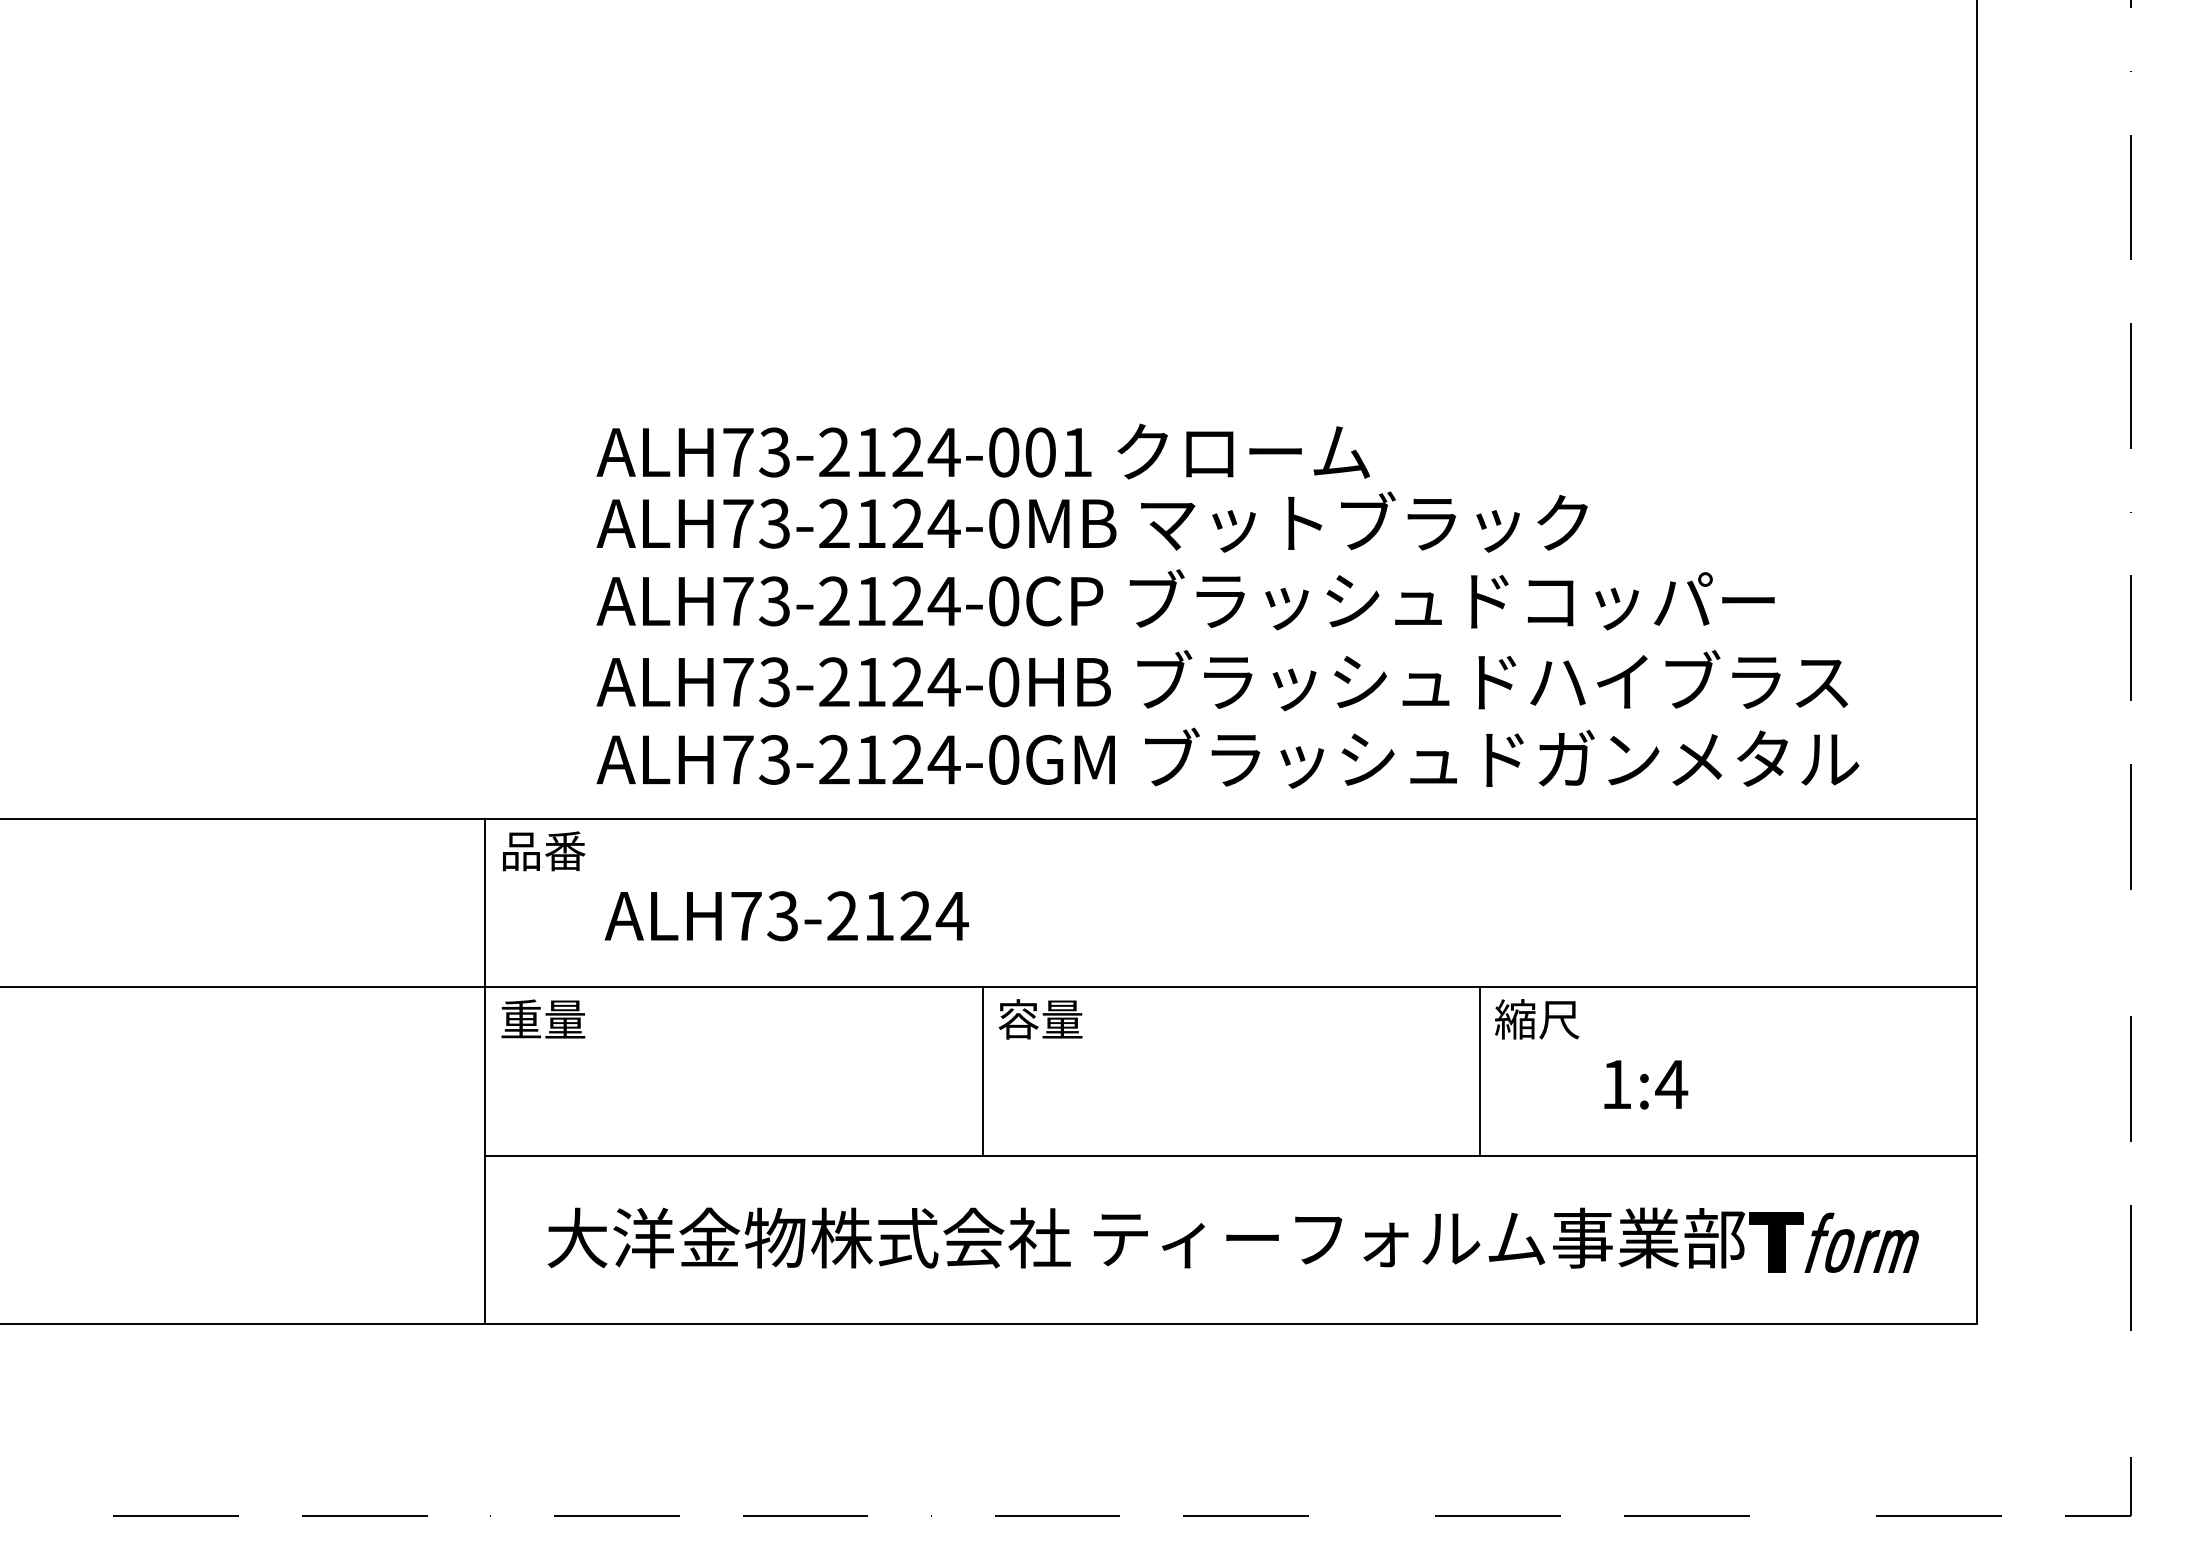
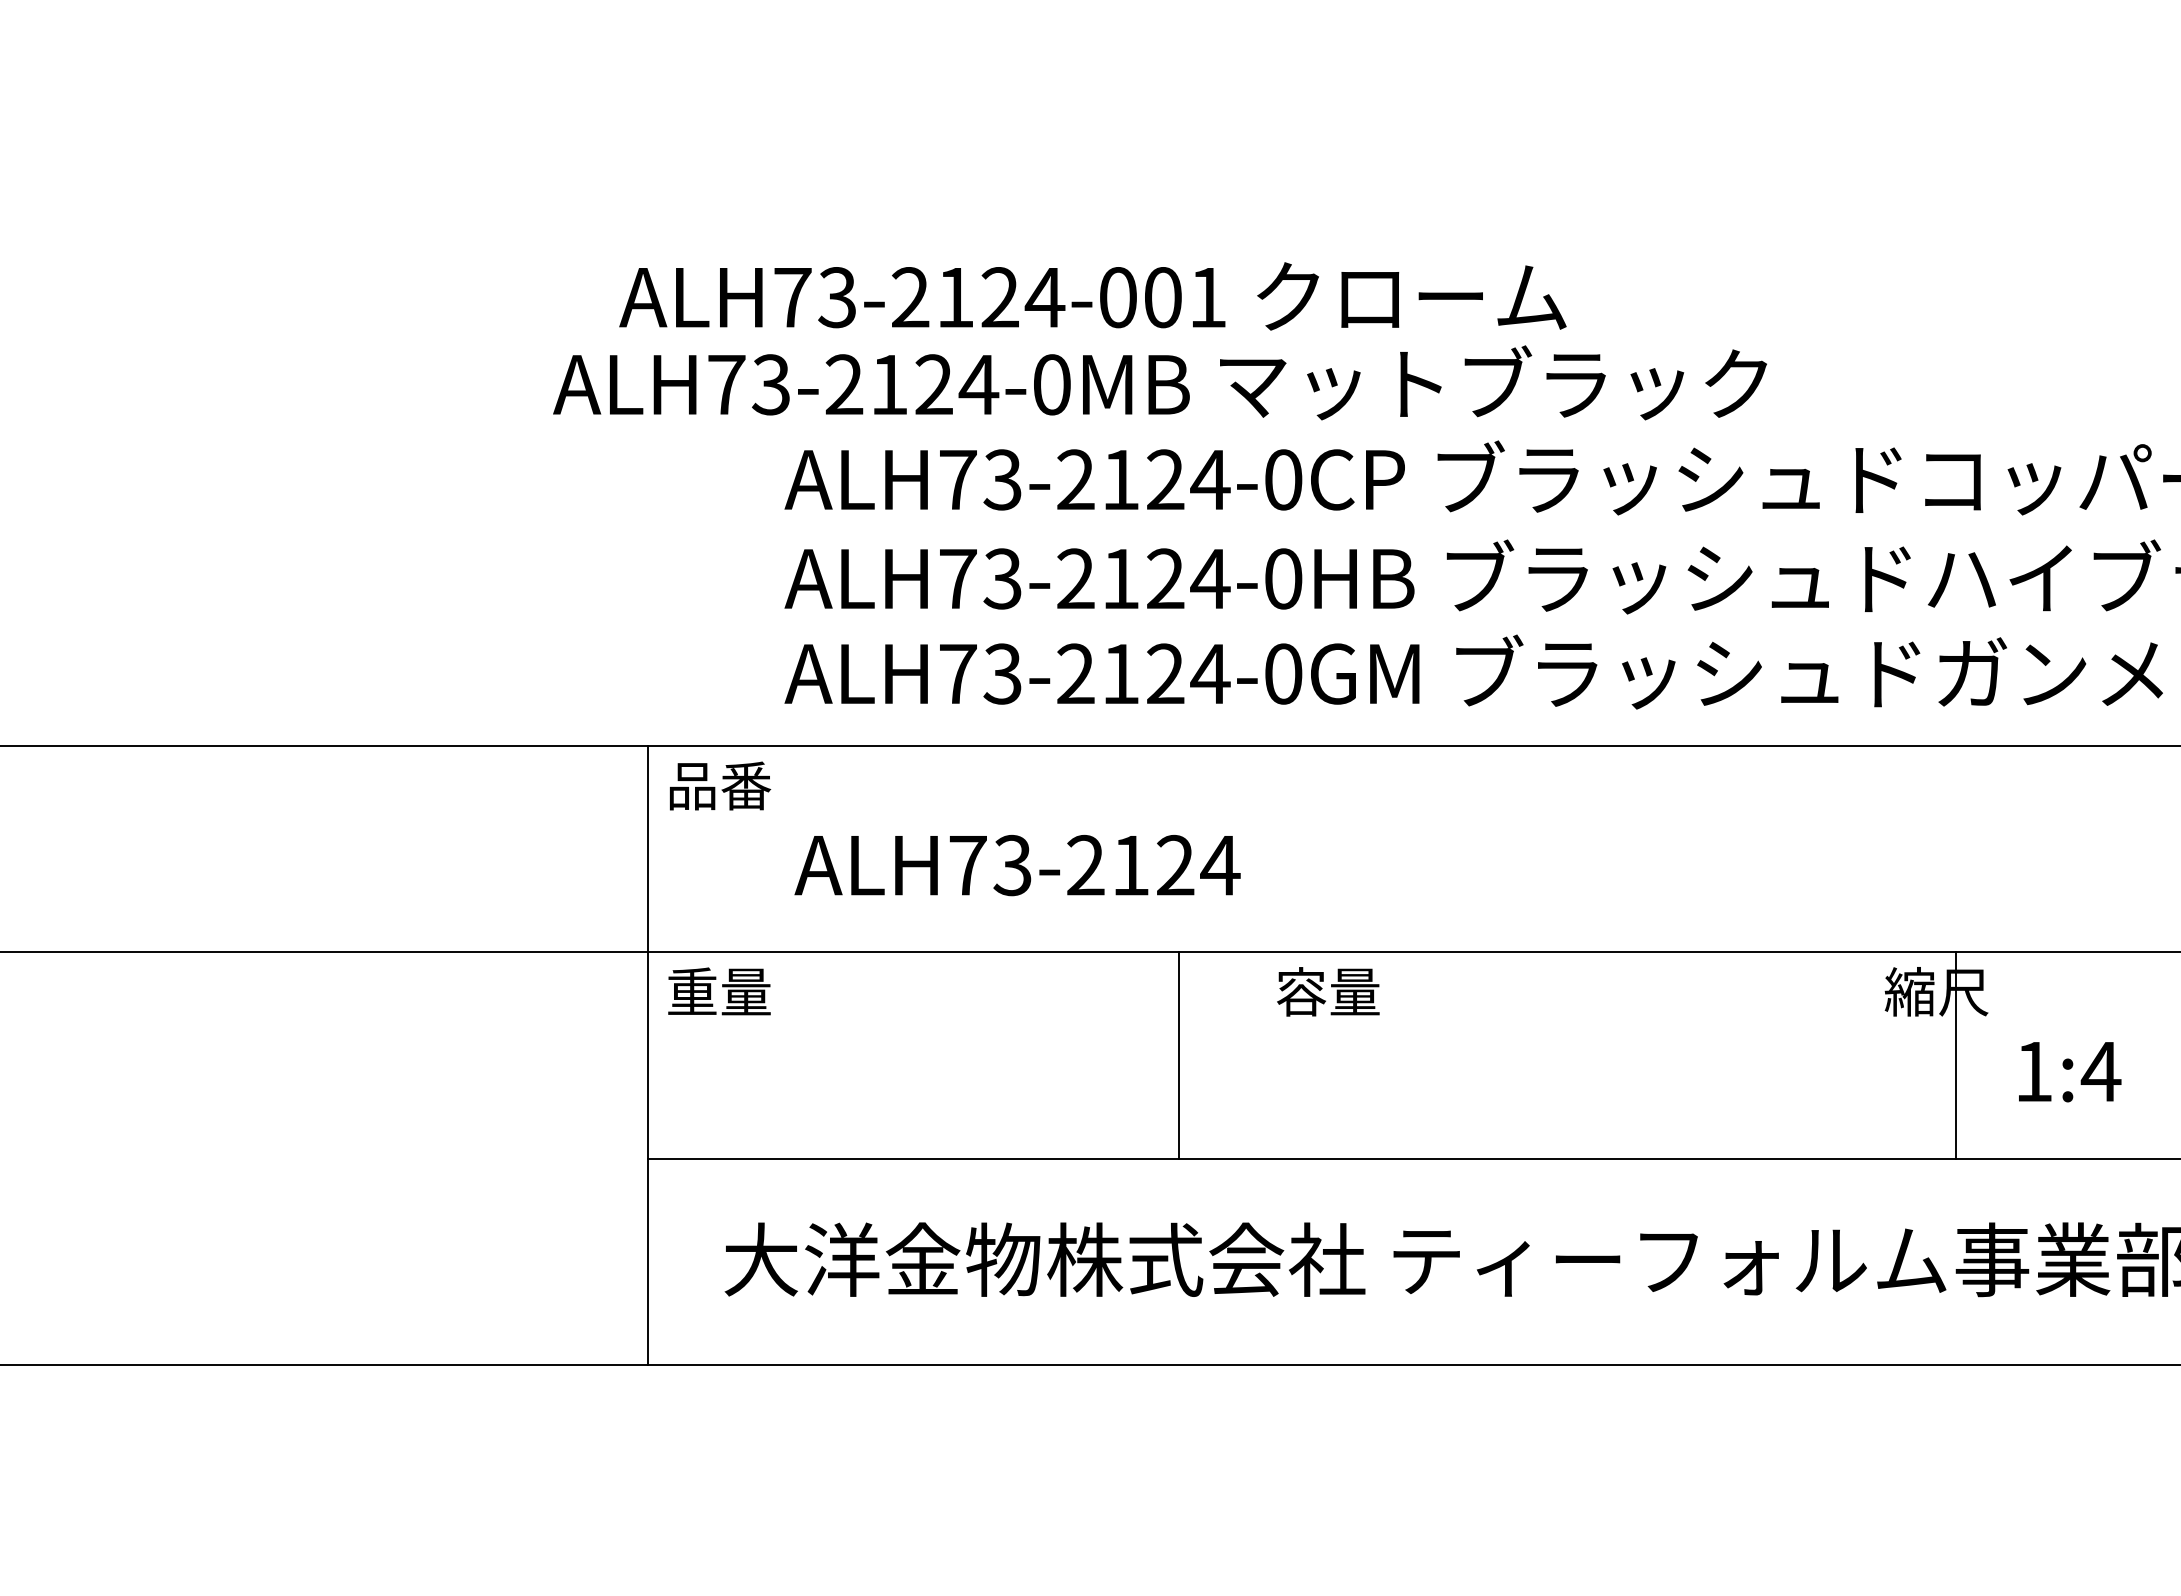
text: (983, 451) -> (1093, 296), moved
text: (1091, 521) -> (1159, 382), moved
line: (982, 1071) -> (1178, 1055), moved
line: (1479, 1071) -> (1955, 1055), moved

